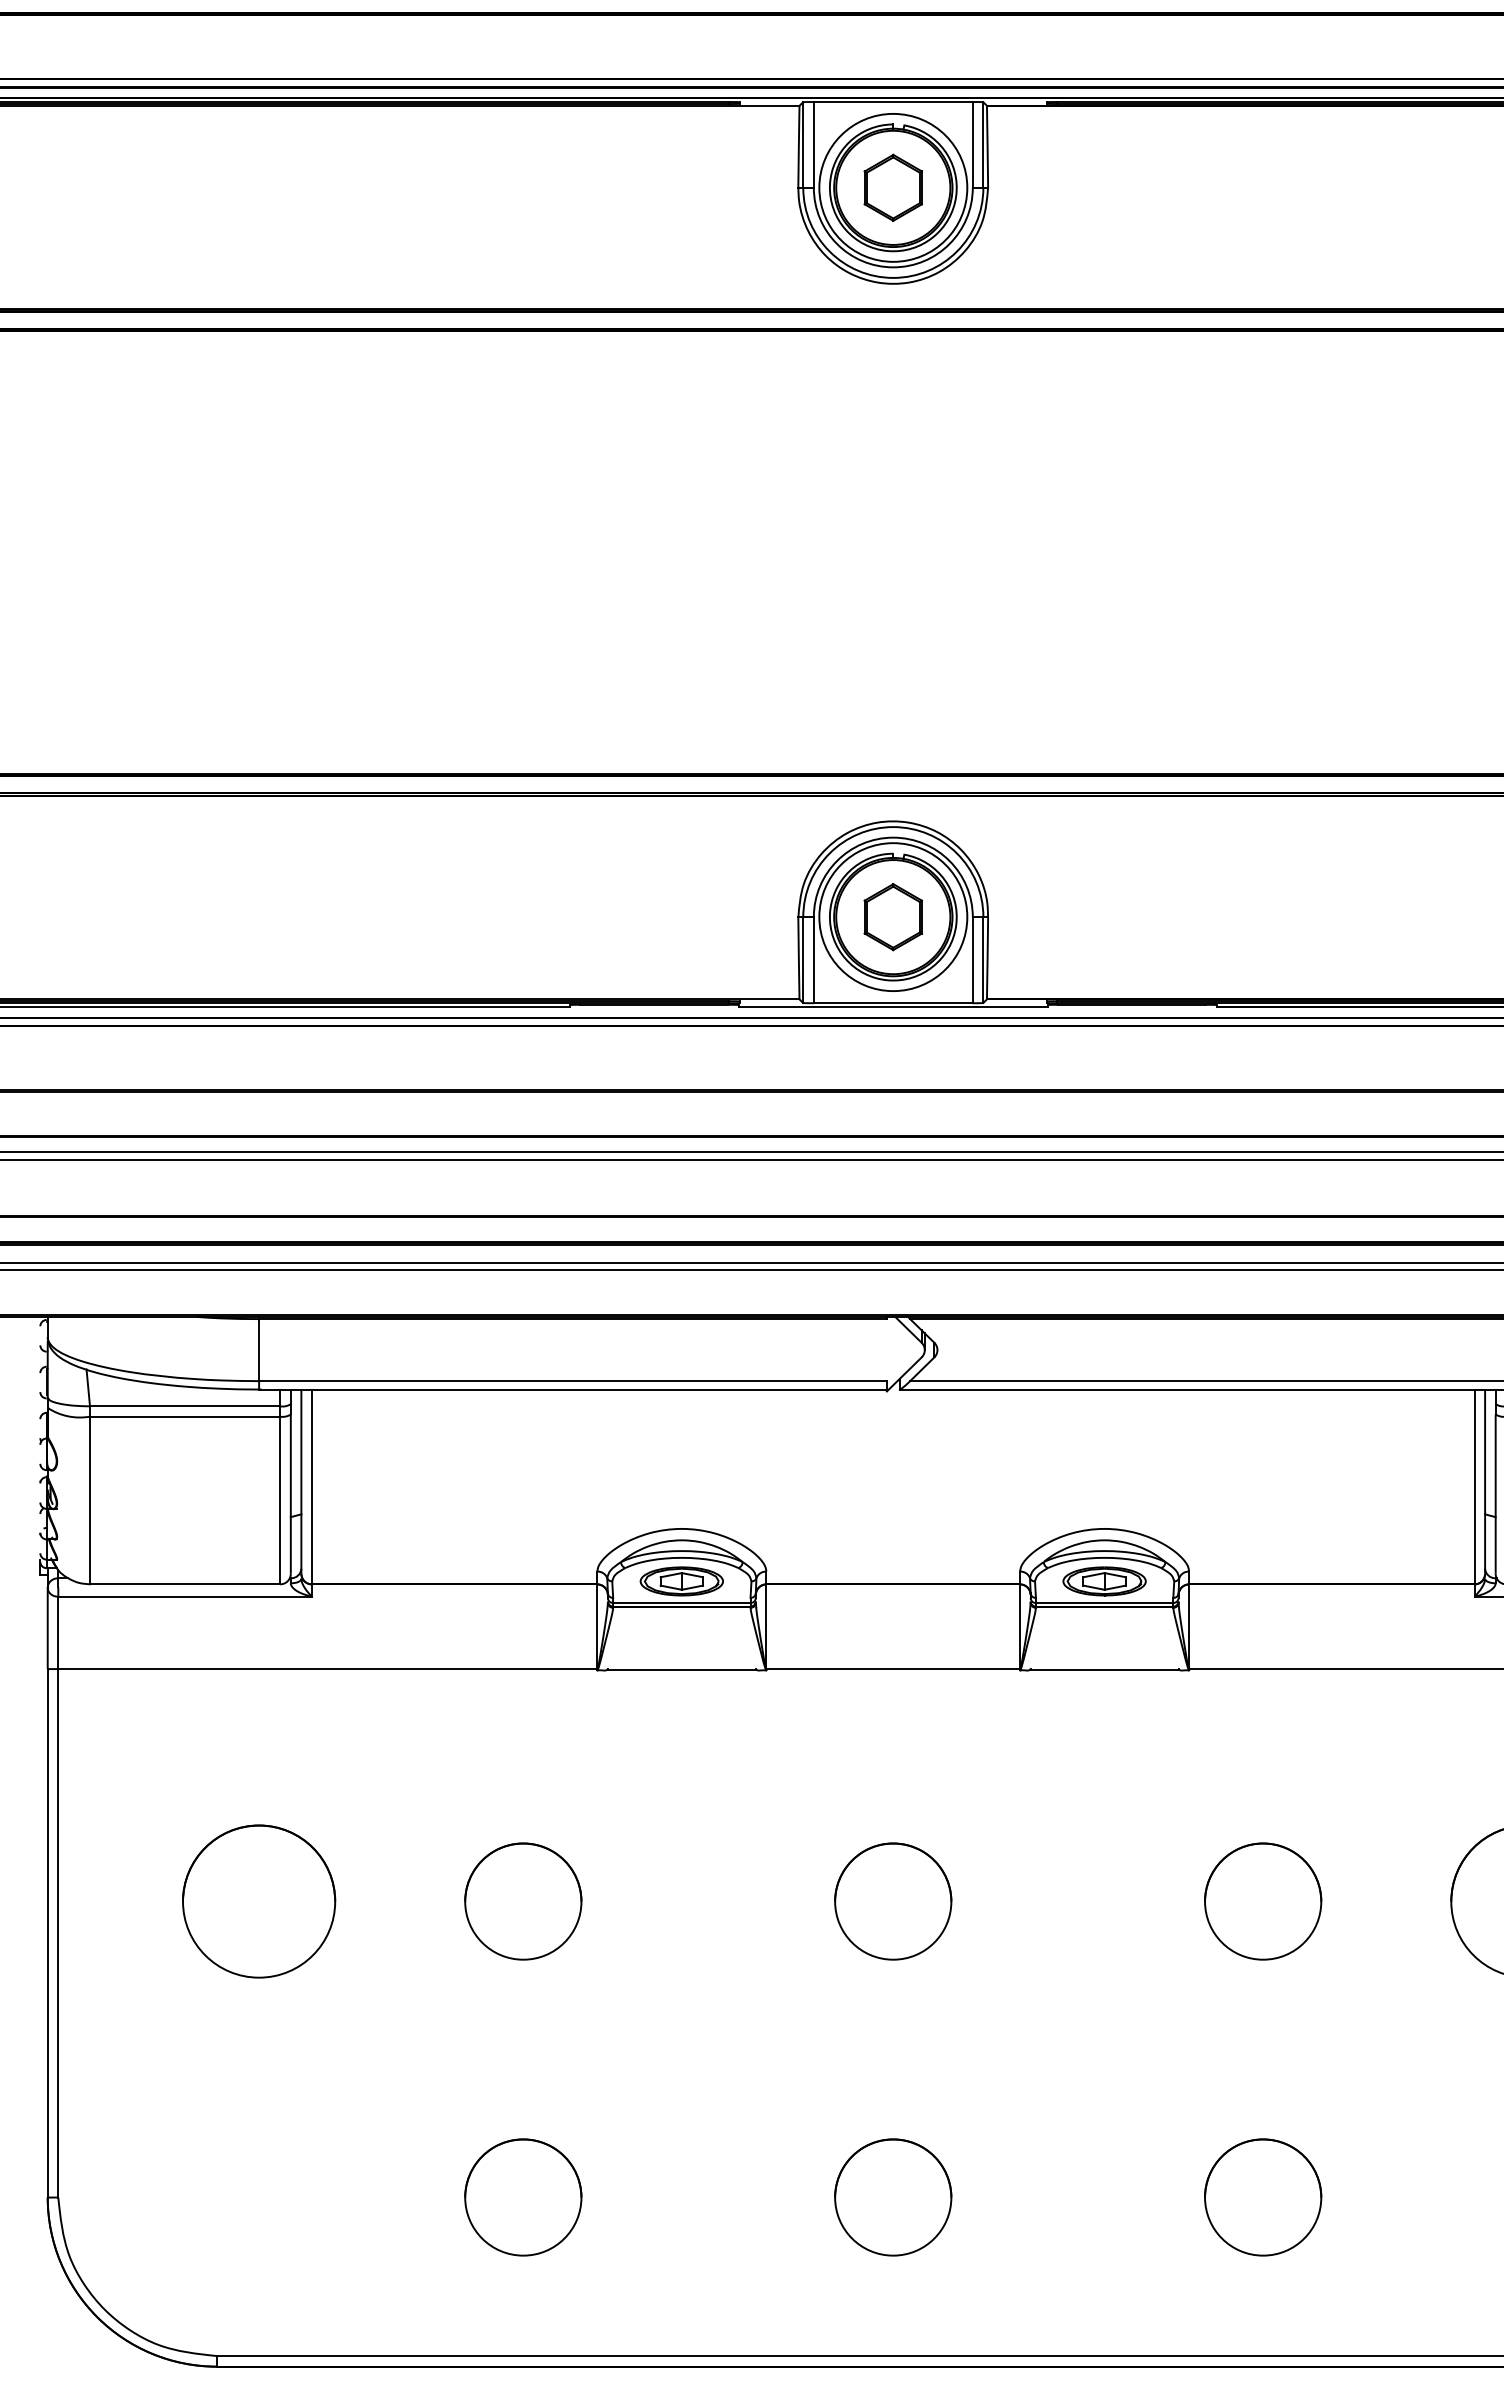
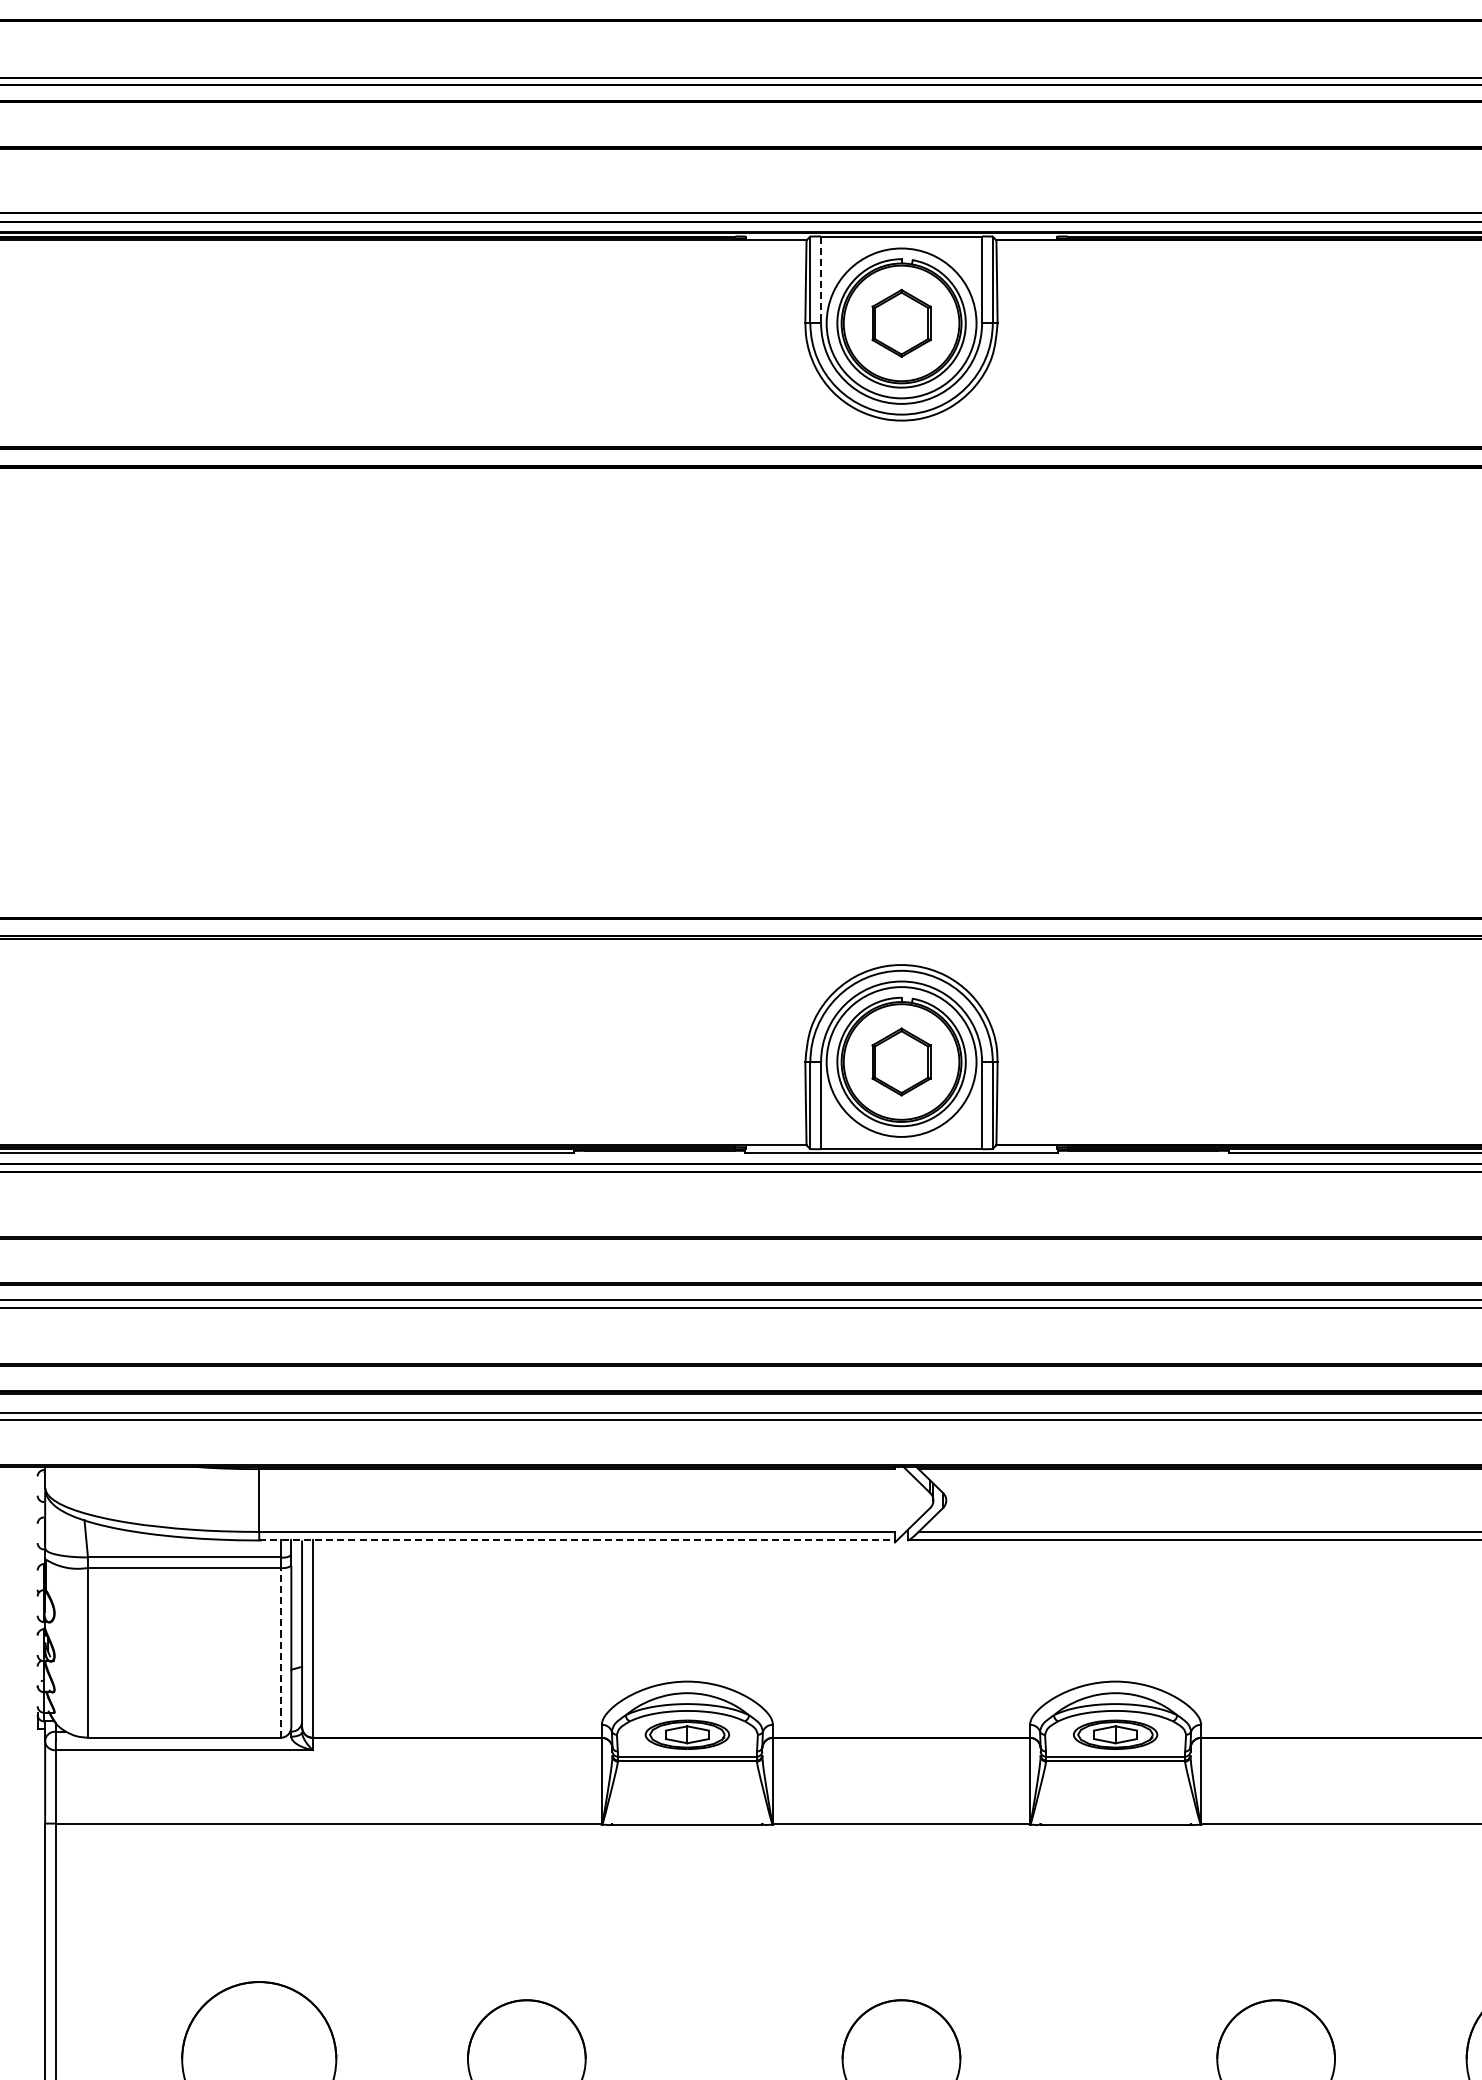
line: (813, 144) -> (820, 279), solid -> dashed
line: (573, 1389) -> (577, 1540), solid -> dashed
line: (280, 1500) -> (280, 1652), solid -> dashed

